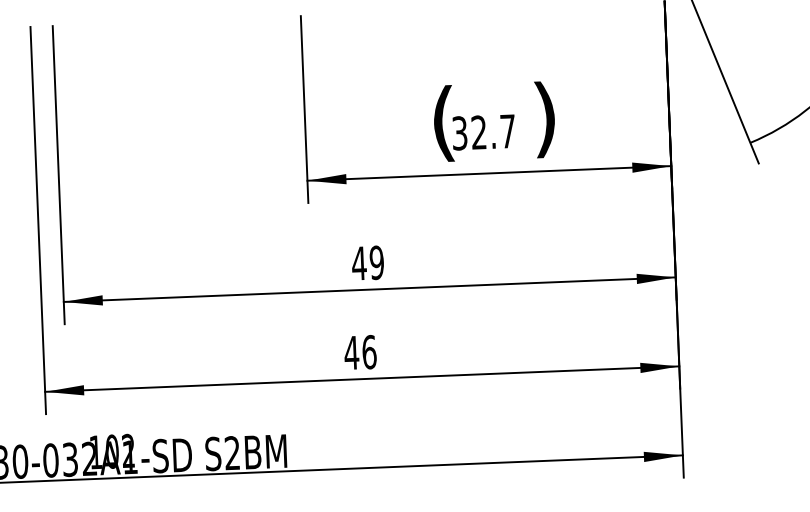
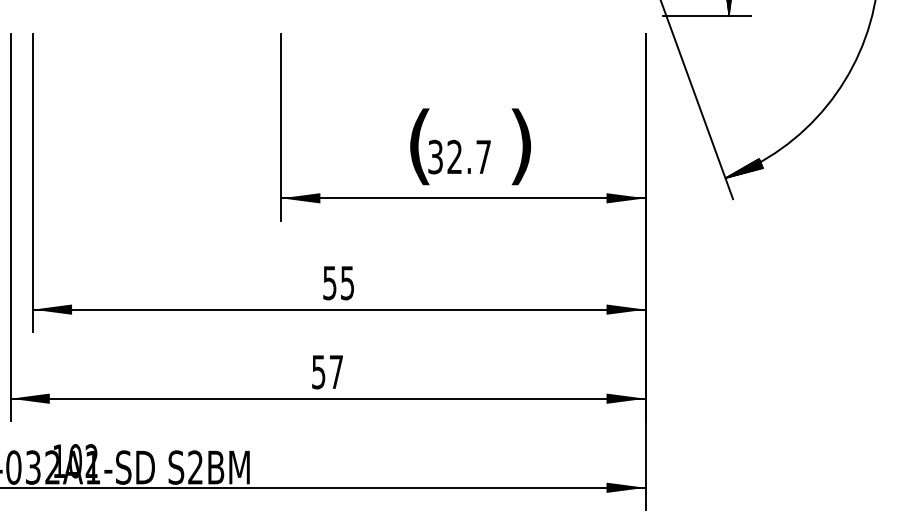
hatch: (768, 132) -> (744, 168), added
text: (367, 262) -> (338, 282), 49 -> 55
text: (360, 352) -> (327, 372), 46 -> 57

